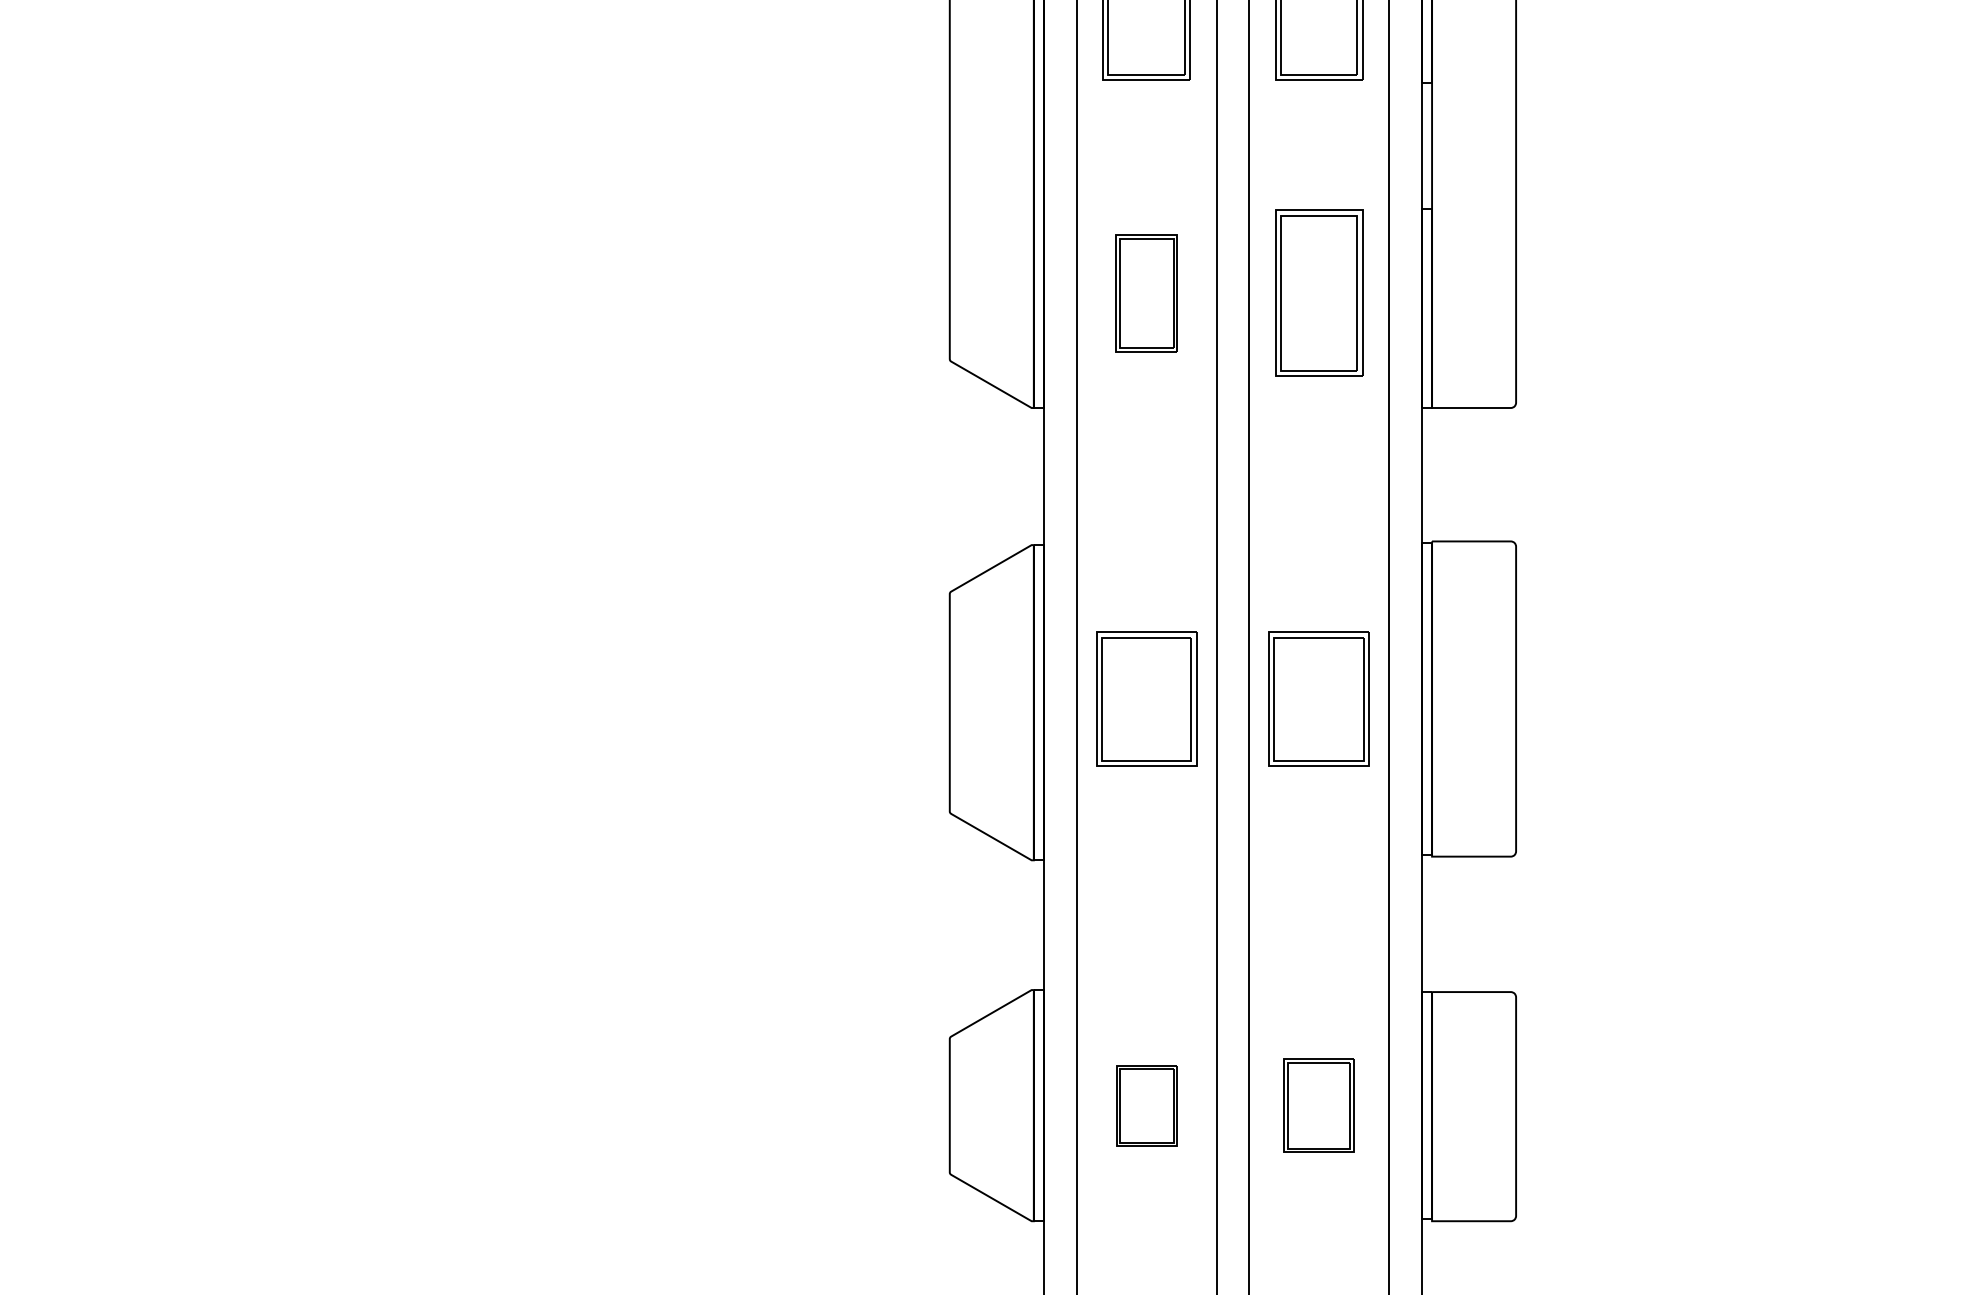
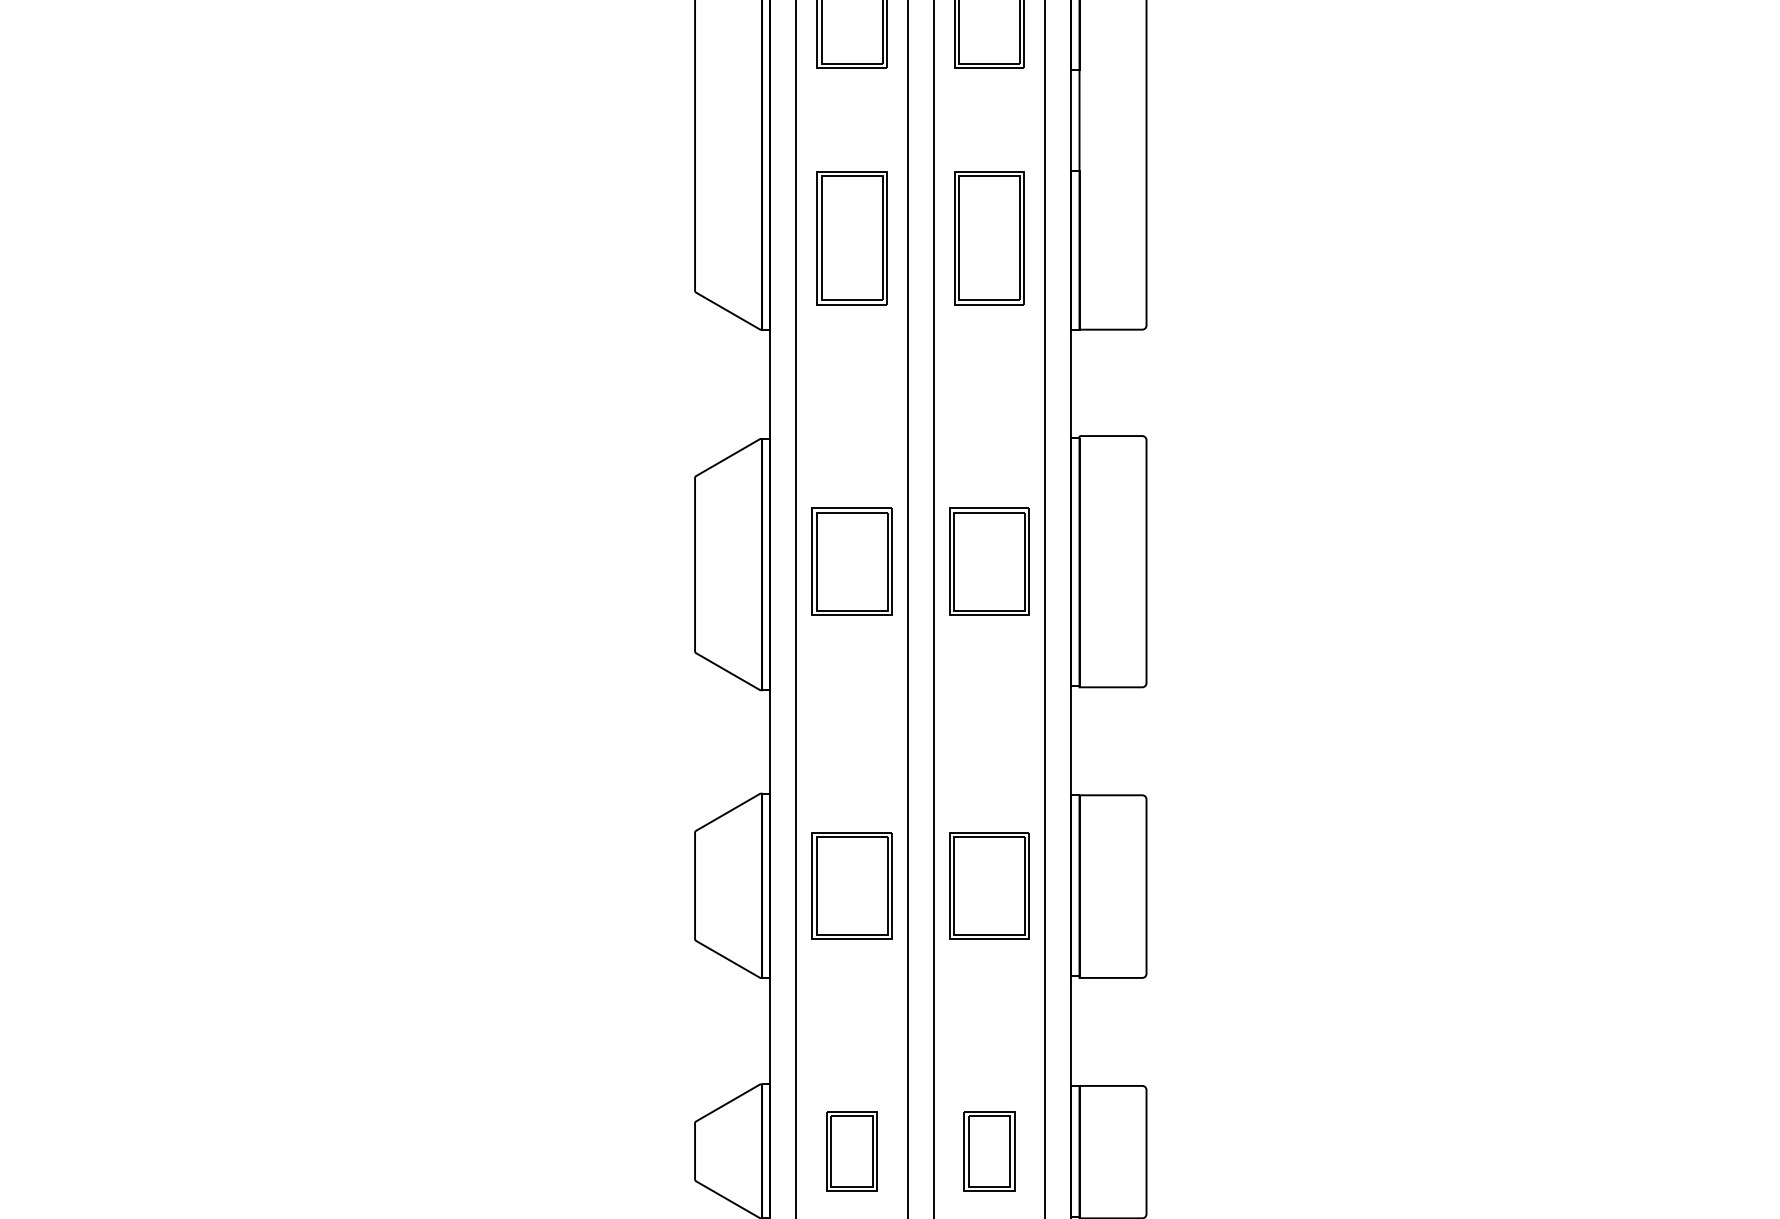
part: (1146, 293) -> (851, 238), size x1.43
part: (1146, 1105) -> (851, 885), size x1.67
part: (1319, 1105) -> (989, 885), size x1.43

